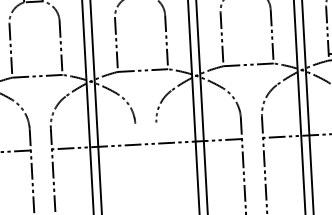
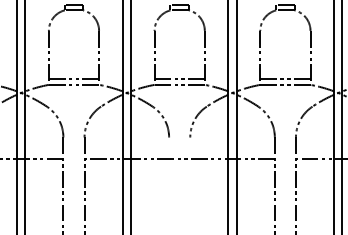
line: (248, 58) -> (285, 78), added
line: (142, 64) -> (179, 78), added
line: (36, 69) -> (73, 78), added

